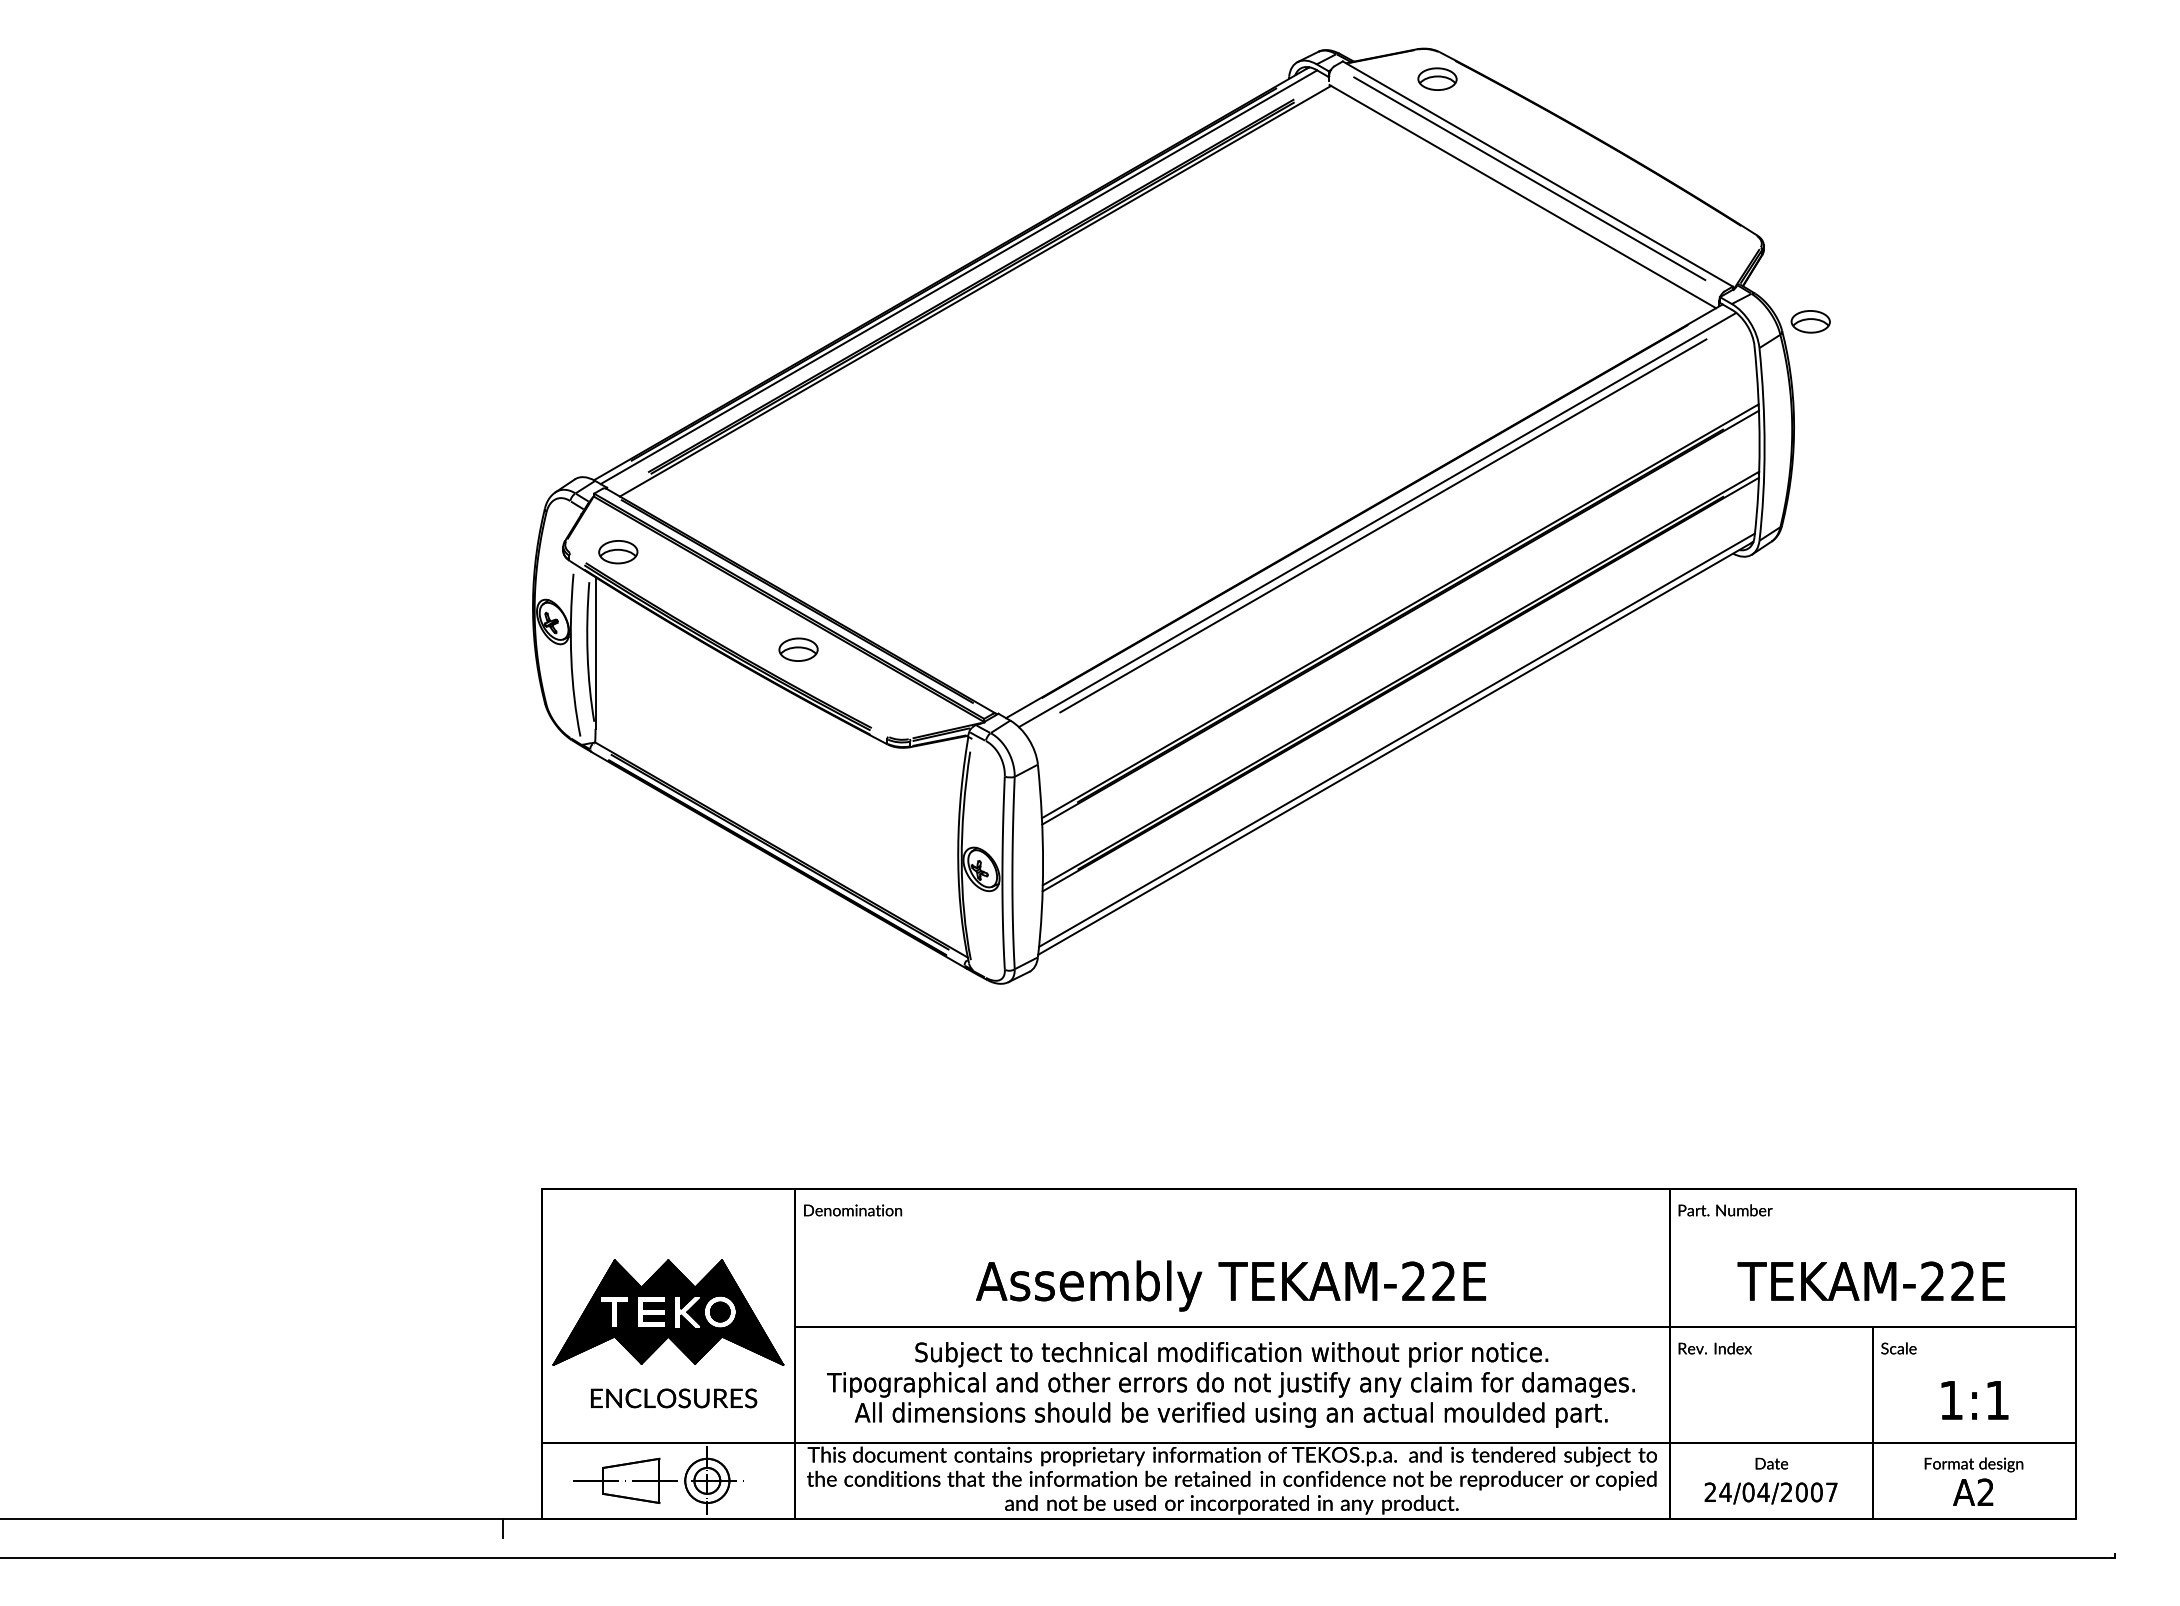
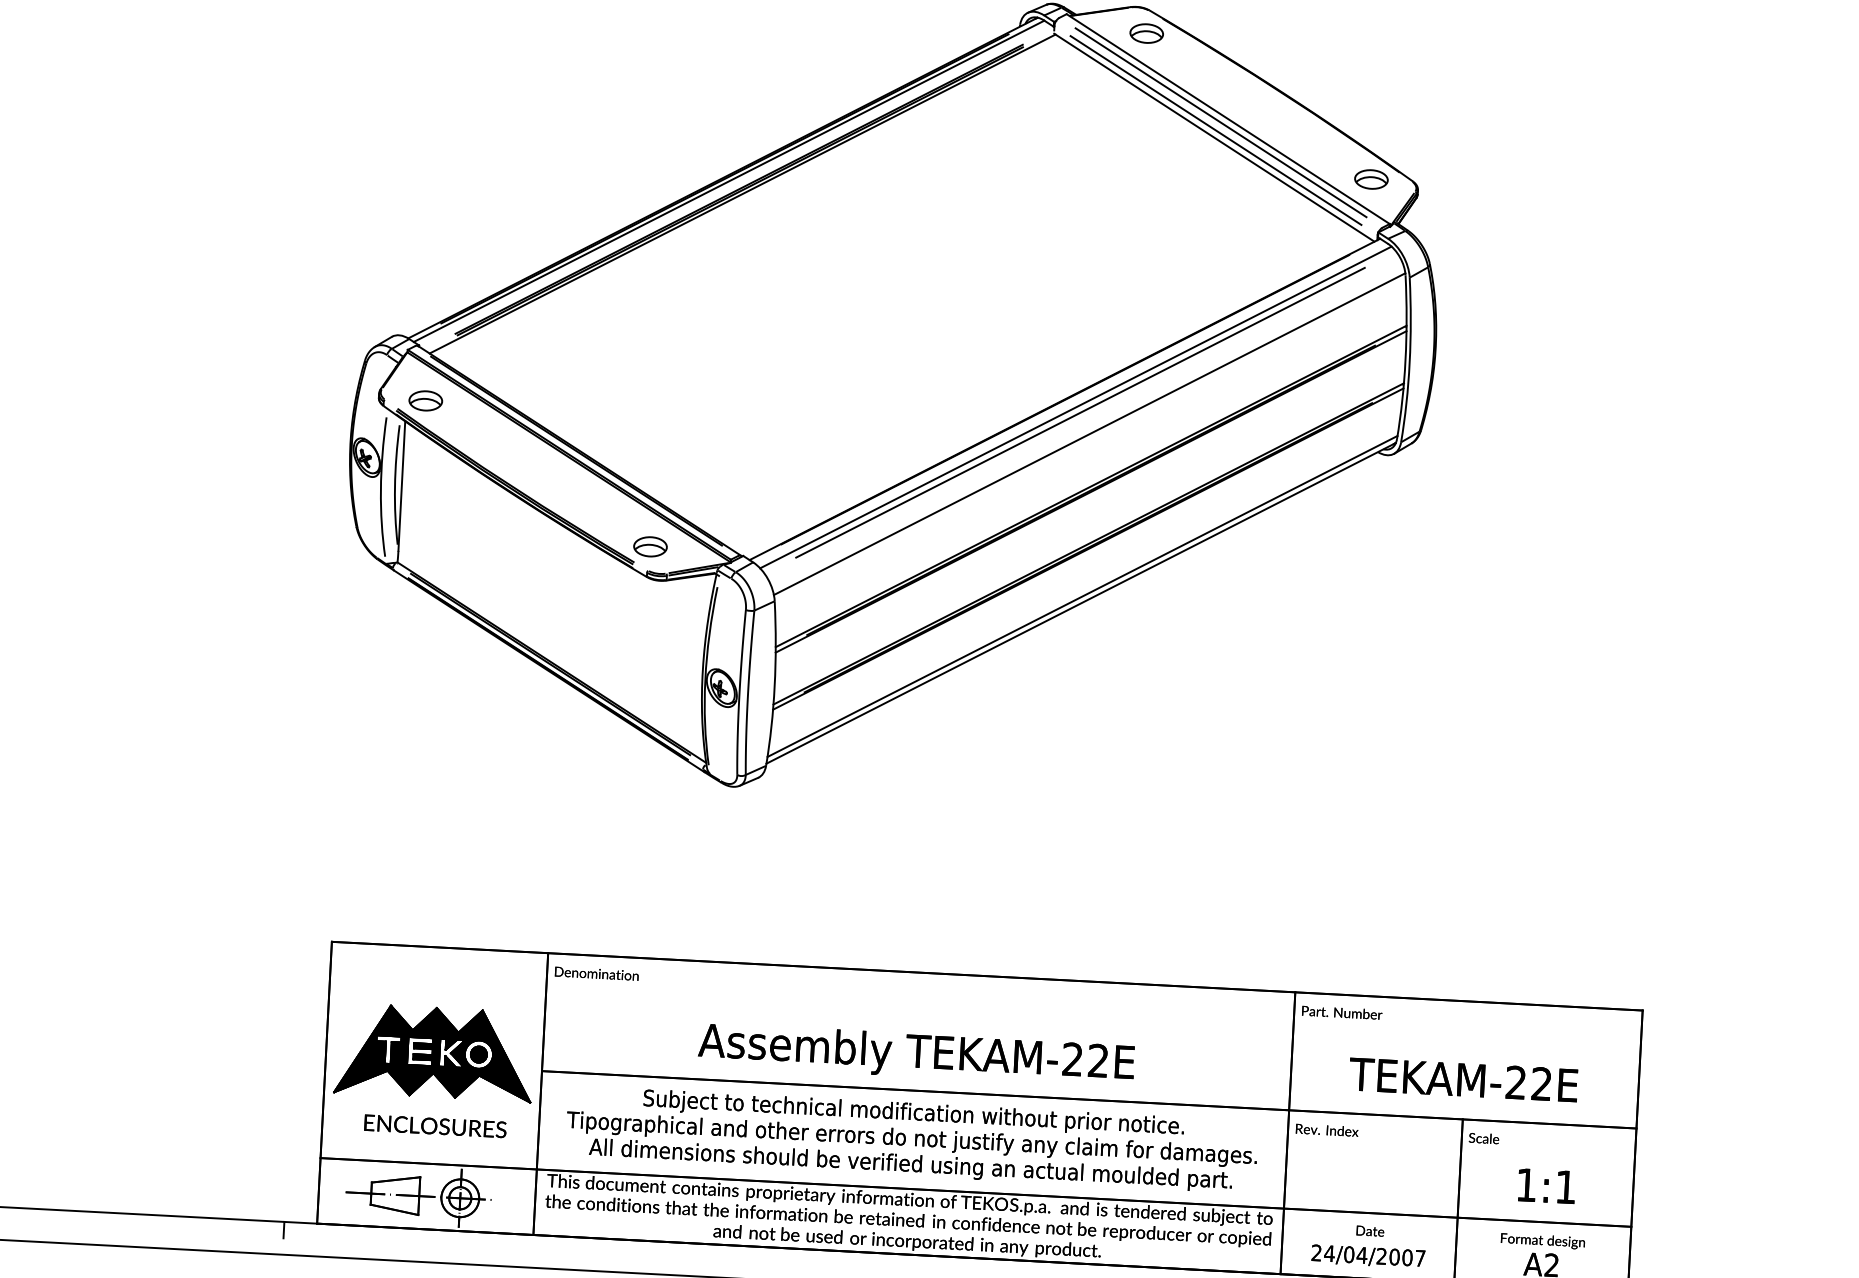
line: (1523, 187) -> (1215, 129), added
part: (1810, 321) -> (1371, 179), moved
line: (1395, 550) -> (1089, 434), added
part: (798, 649) -> (650, 546), moved

